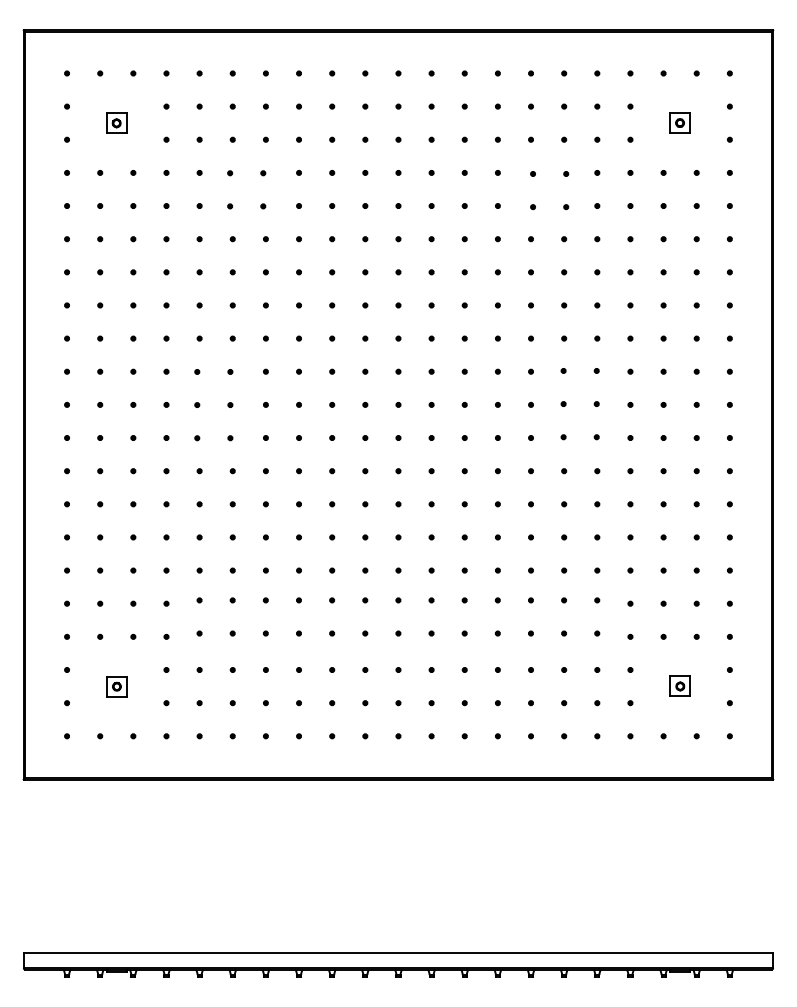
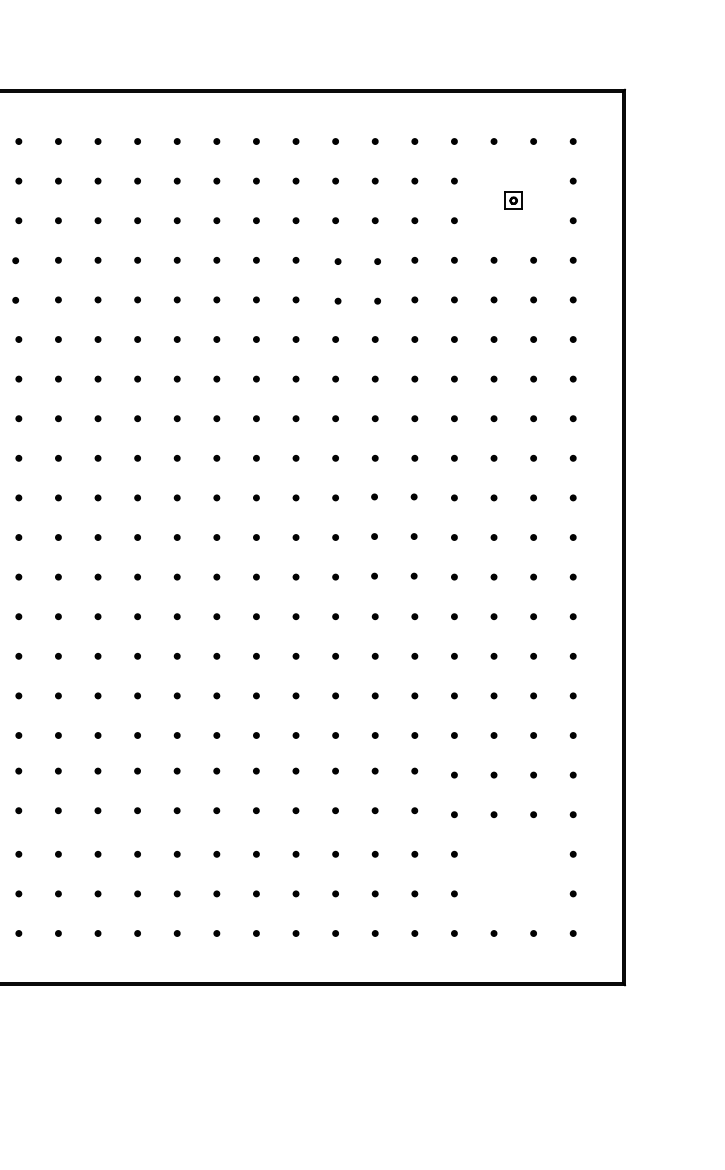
part: (679, 122) -> (513, 200), size x0.7
part: (679, 685) -> (513, 872), removed

